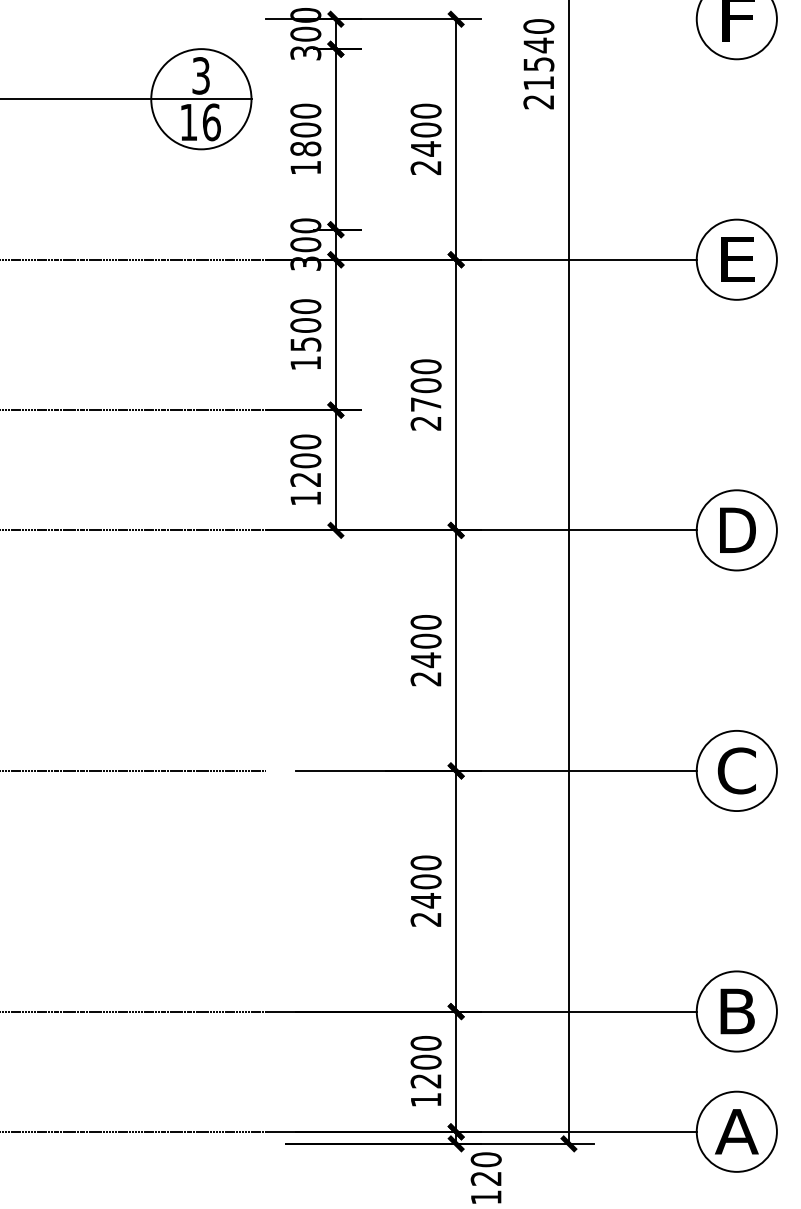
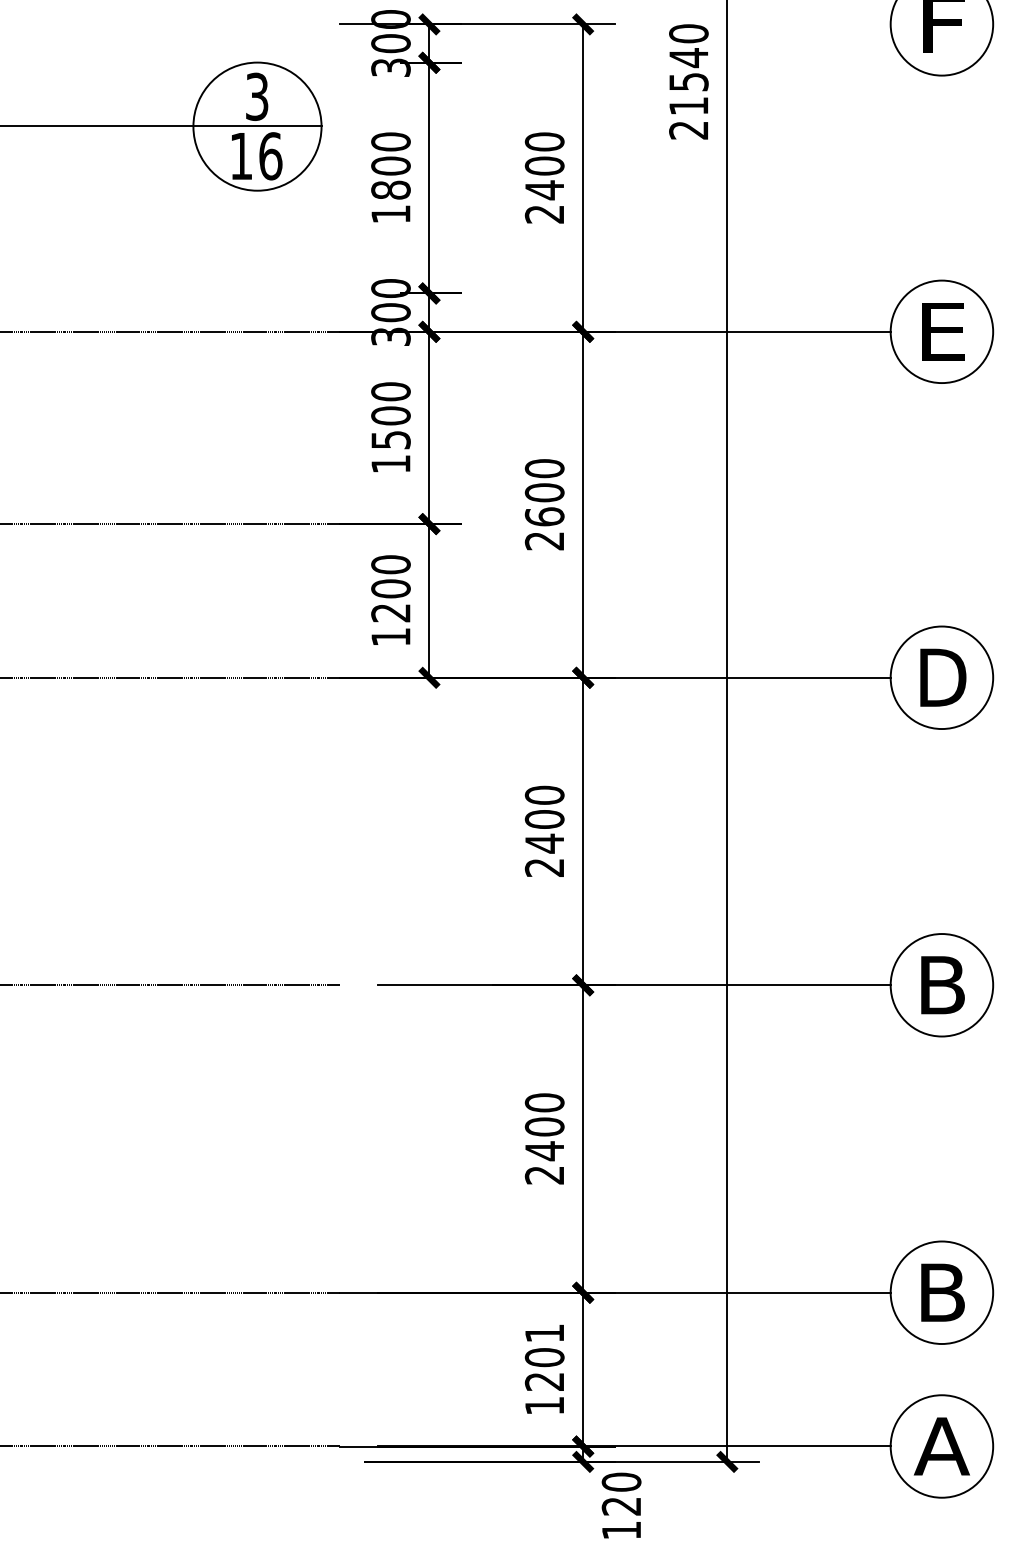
text: (425, 404) -> (543, 516), 2700 -> 2600
text: (736, 770) -> (941, 984), C -> B
text: (425, 1043) -> (543, 1333), 1200 -> 1201

